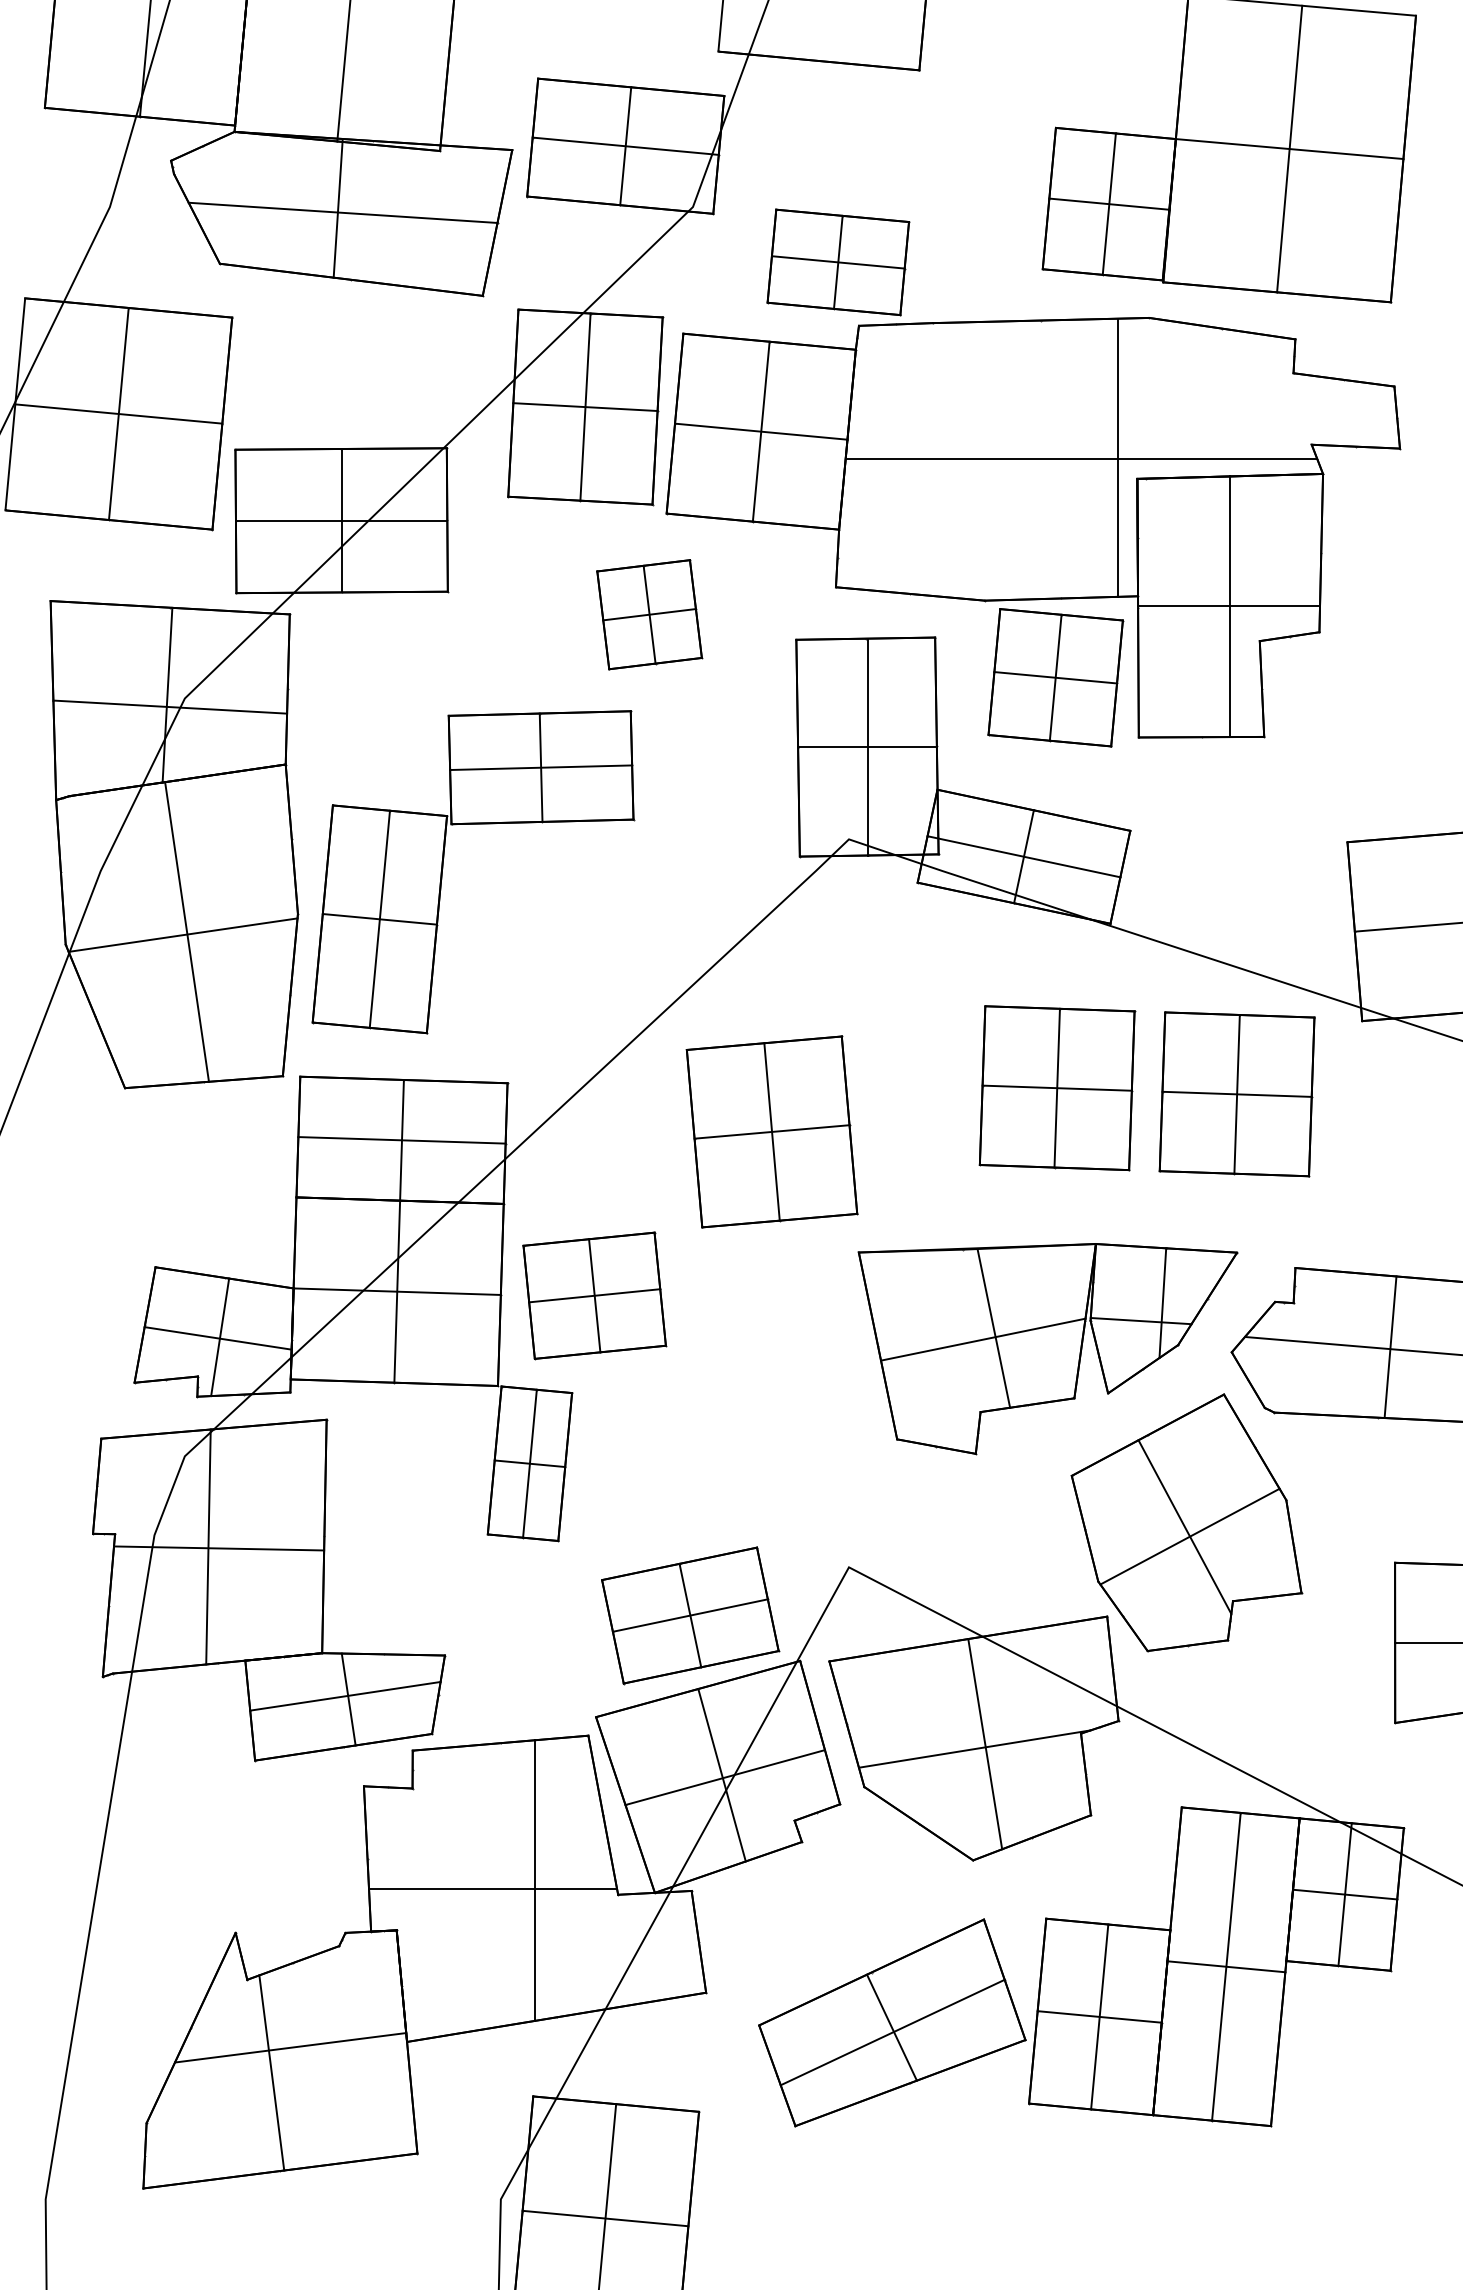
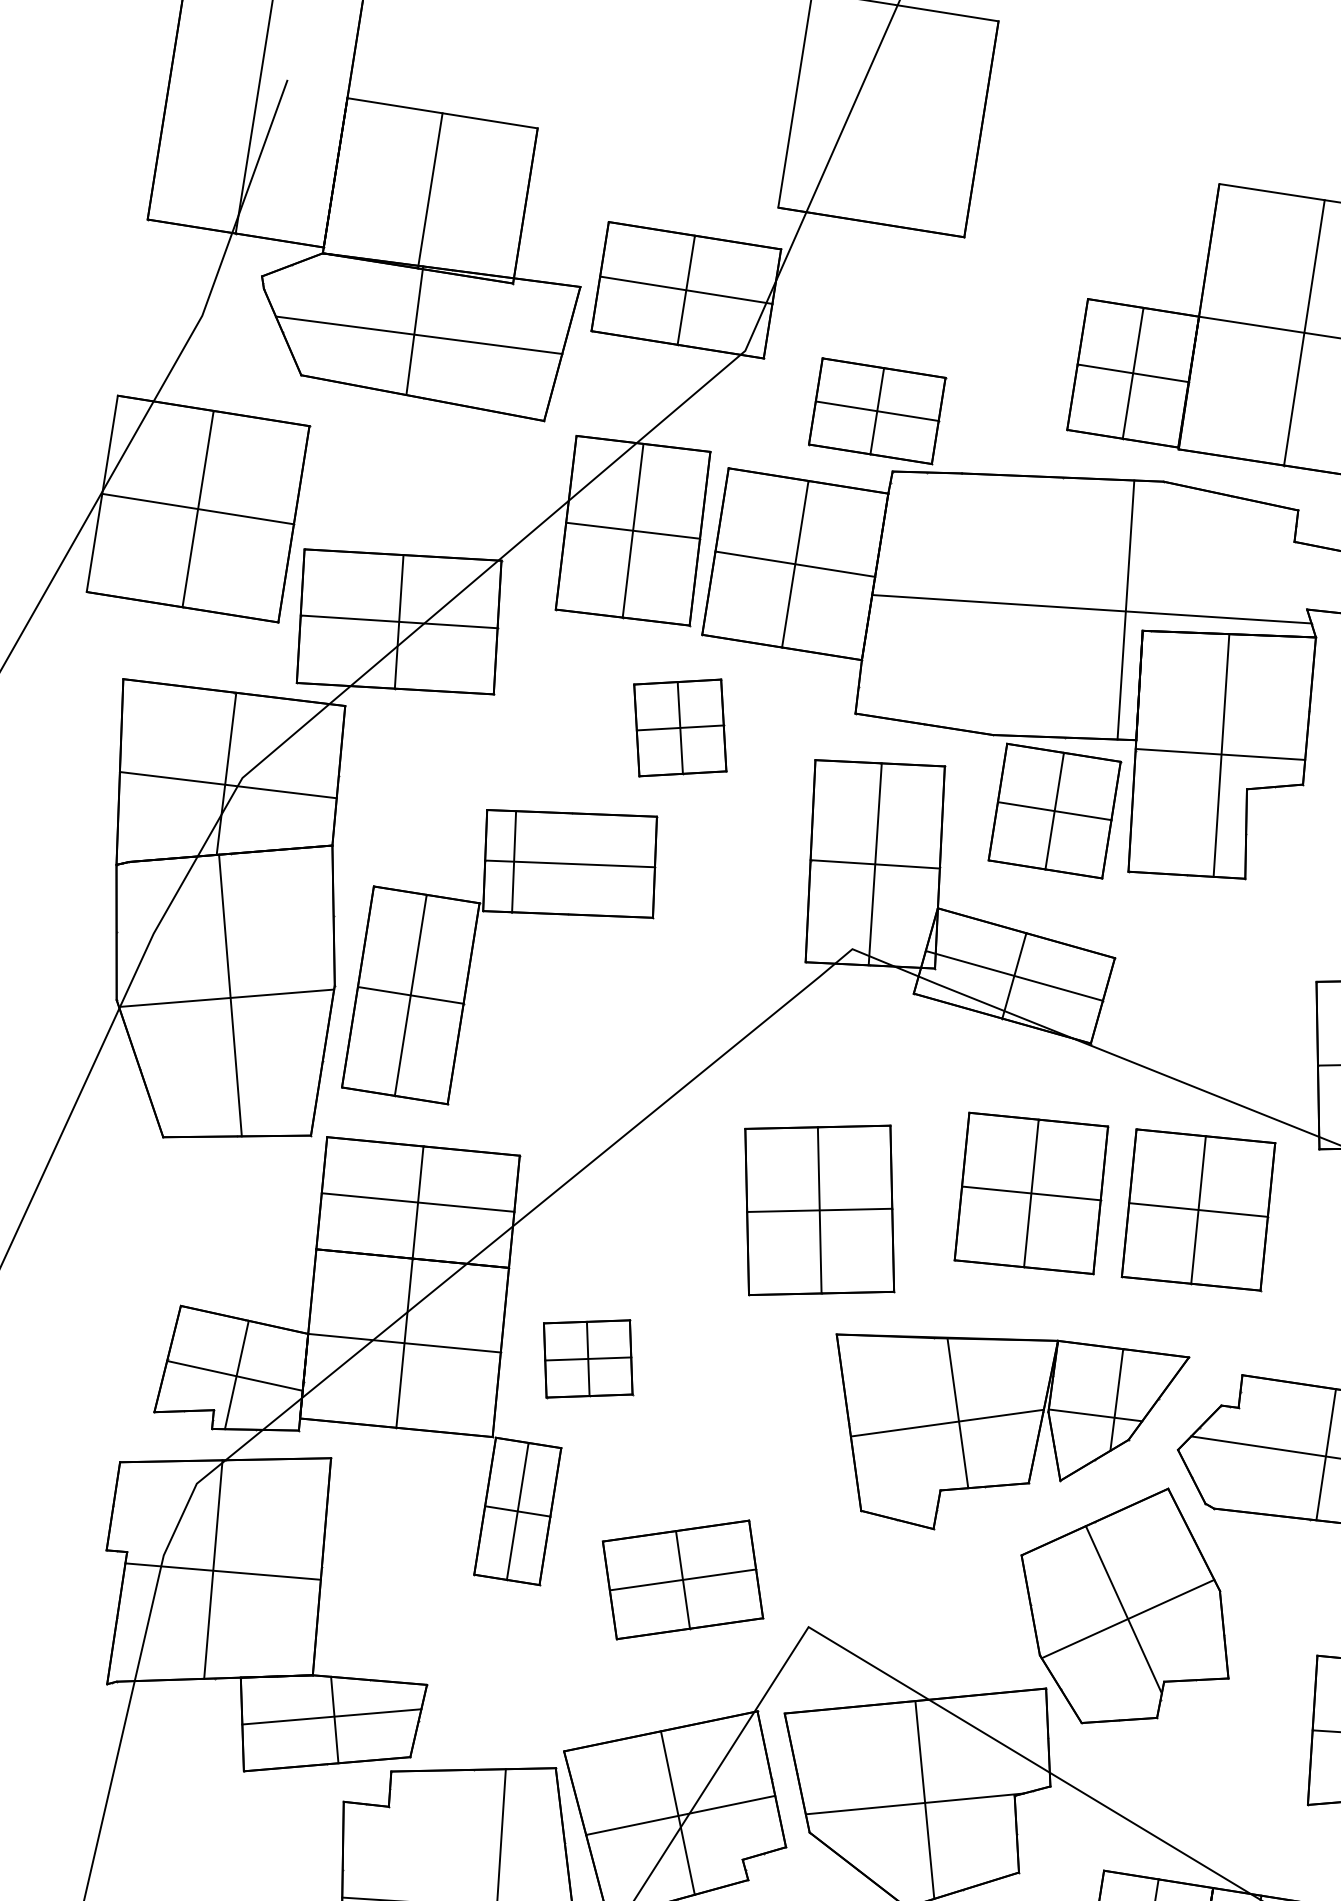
line: (540, 767) -> (513, 861), moved
part: (771, 1131) -> (819, 1209), moved
part: (594, 1295) -> (587, 1358), size x0.7
part: (690, 1615) -> (683, 1579), moved

